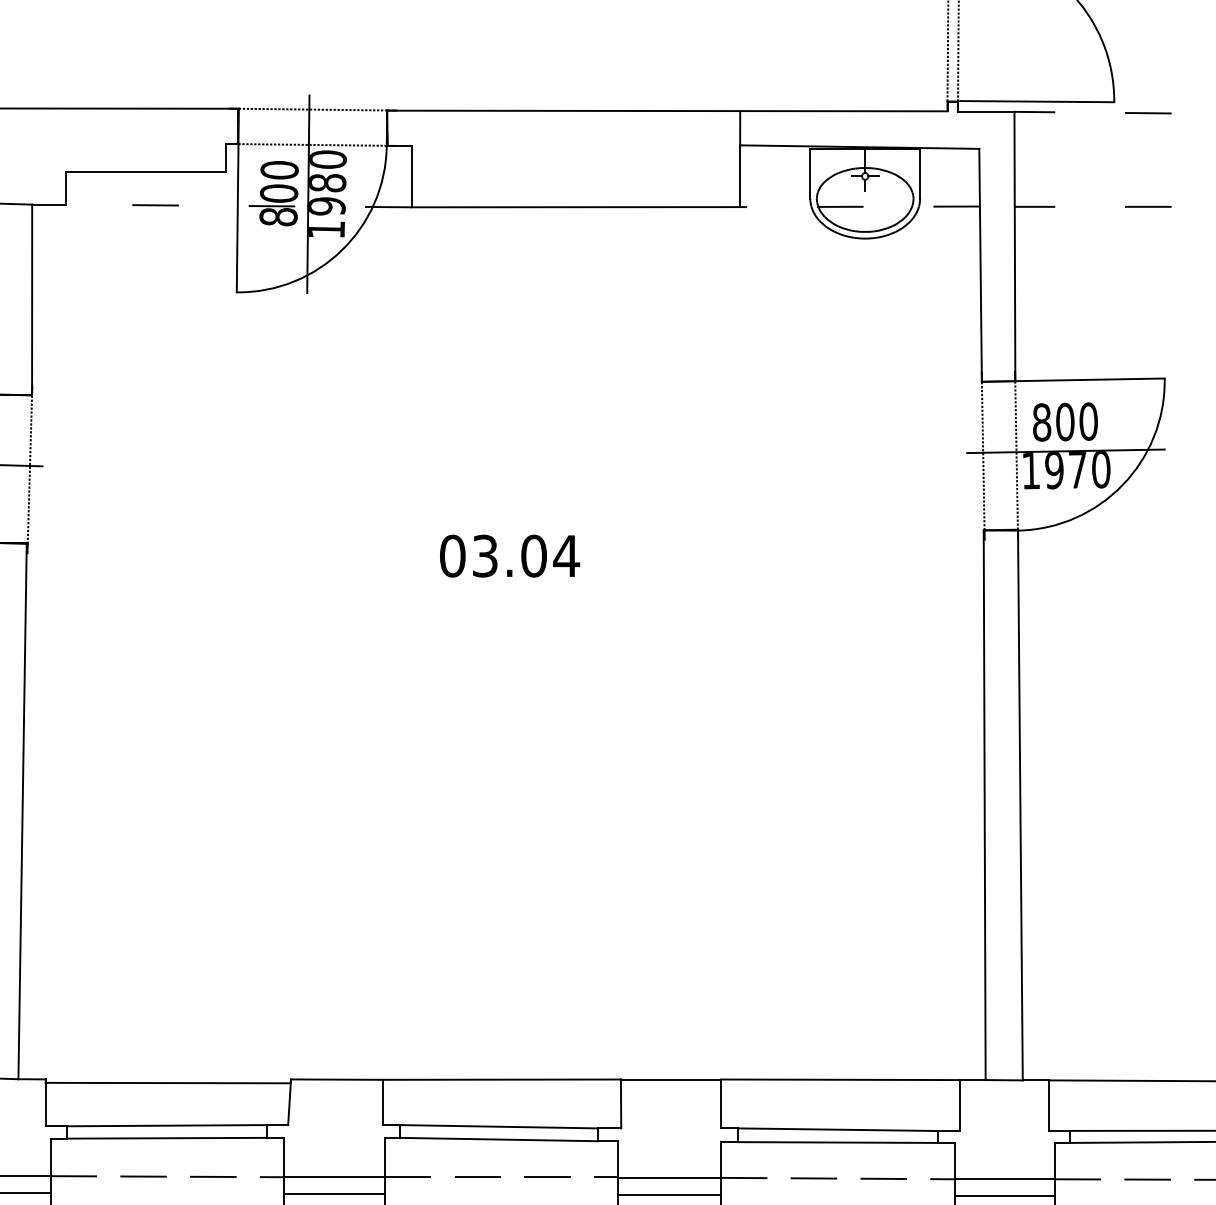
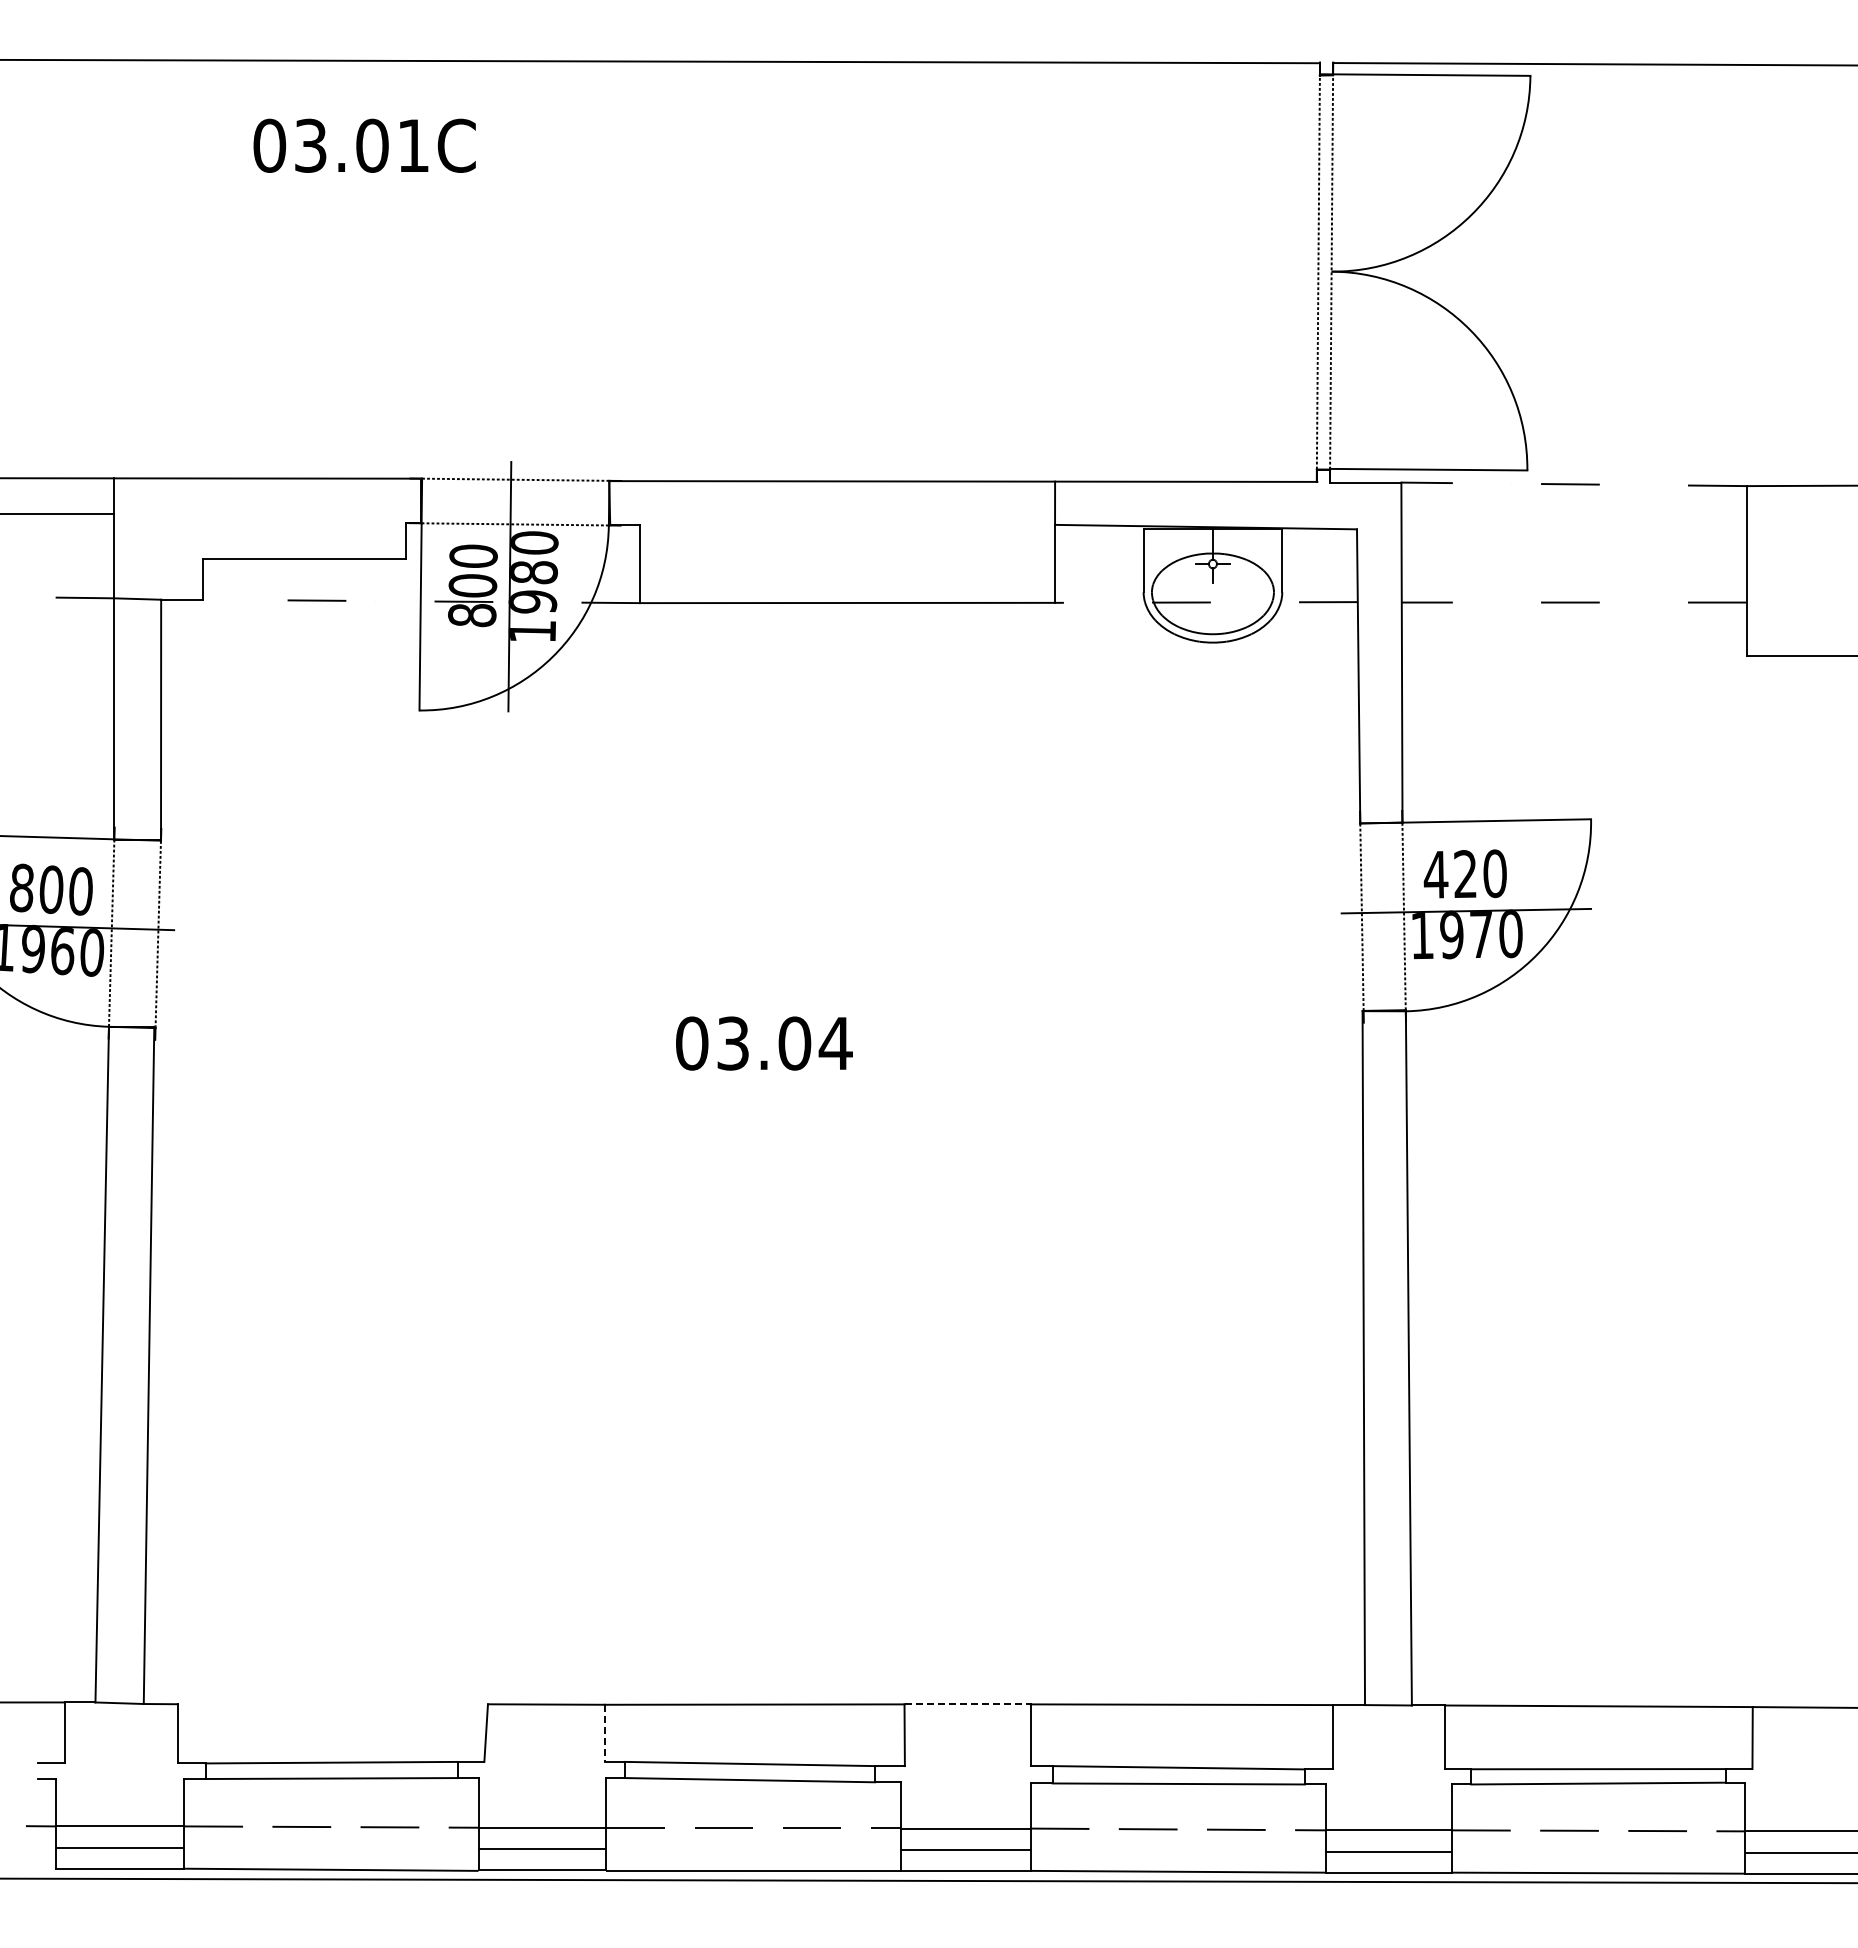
text: (1053, 422) -> (1450, 874), 800 -> 420
line: (671, 1079) -> (968, 1704), solid -> dashed
line: (167, 1082) -> (332, 1708), removed
line: (383, 1102) -> (604, 1733), solid -> dashed

